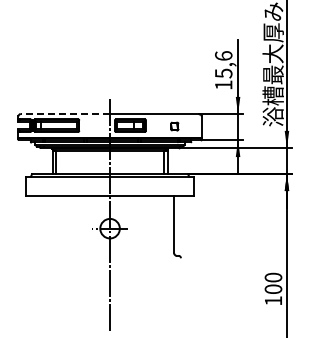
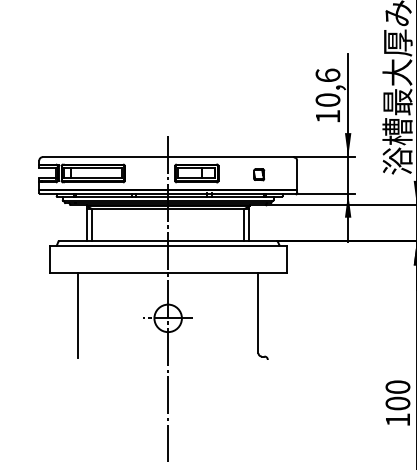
text: (223, 73) -> (327, 100), 15,6 -> 10,6
line: (65, 114) -> (105, 157), dashed -> solid
line: (45, 226) -> (77, 315), added

